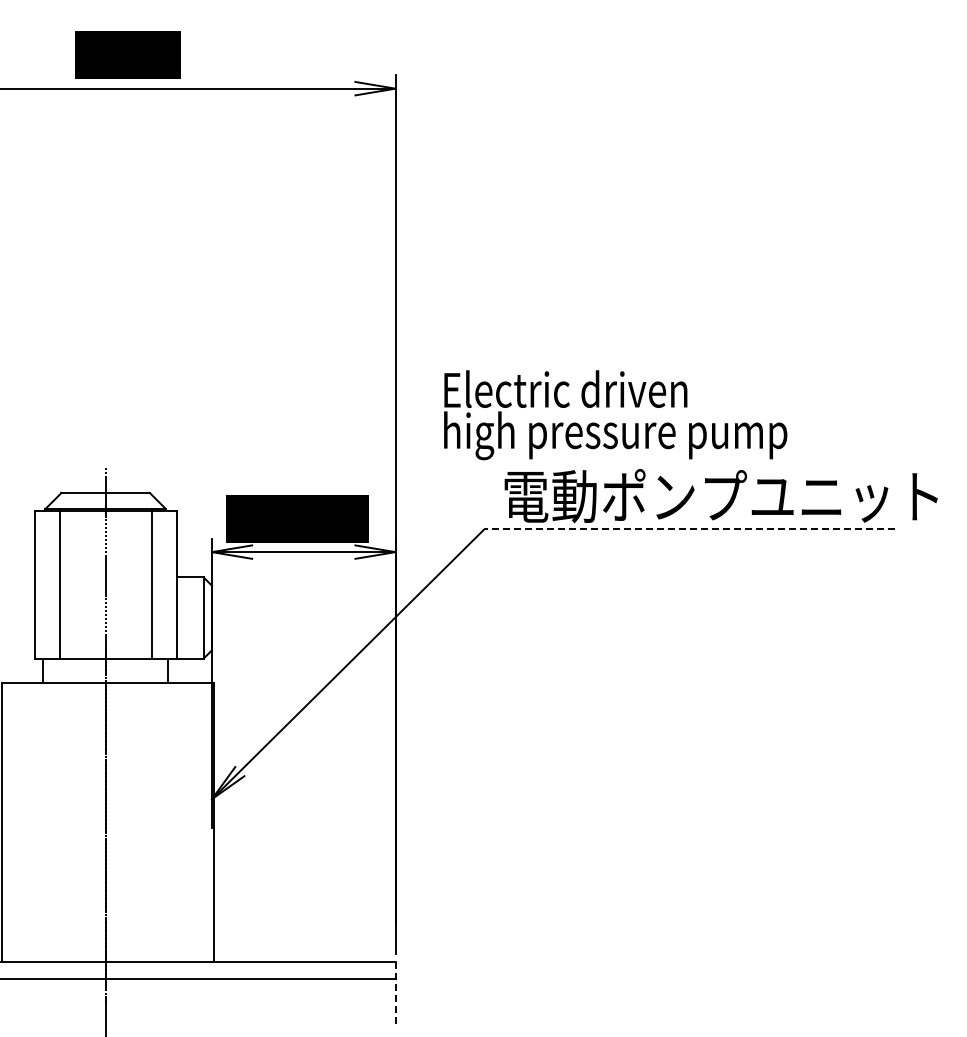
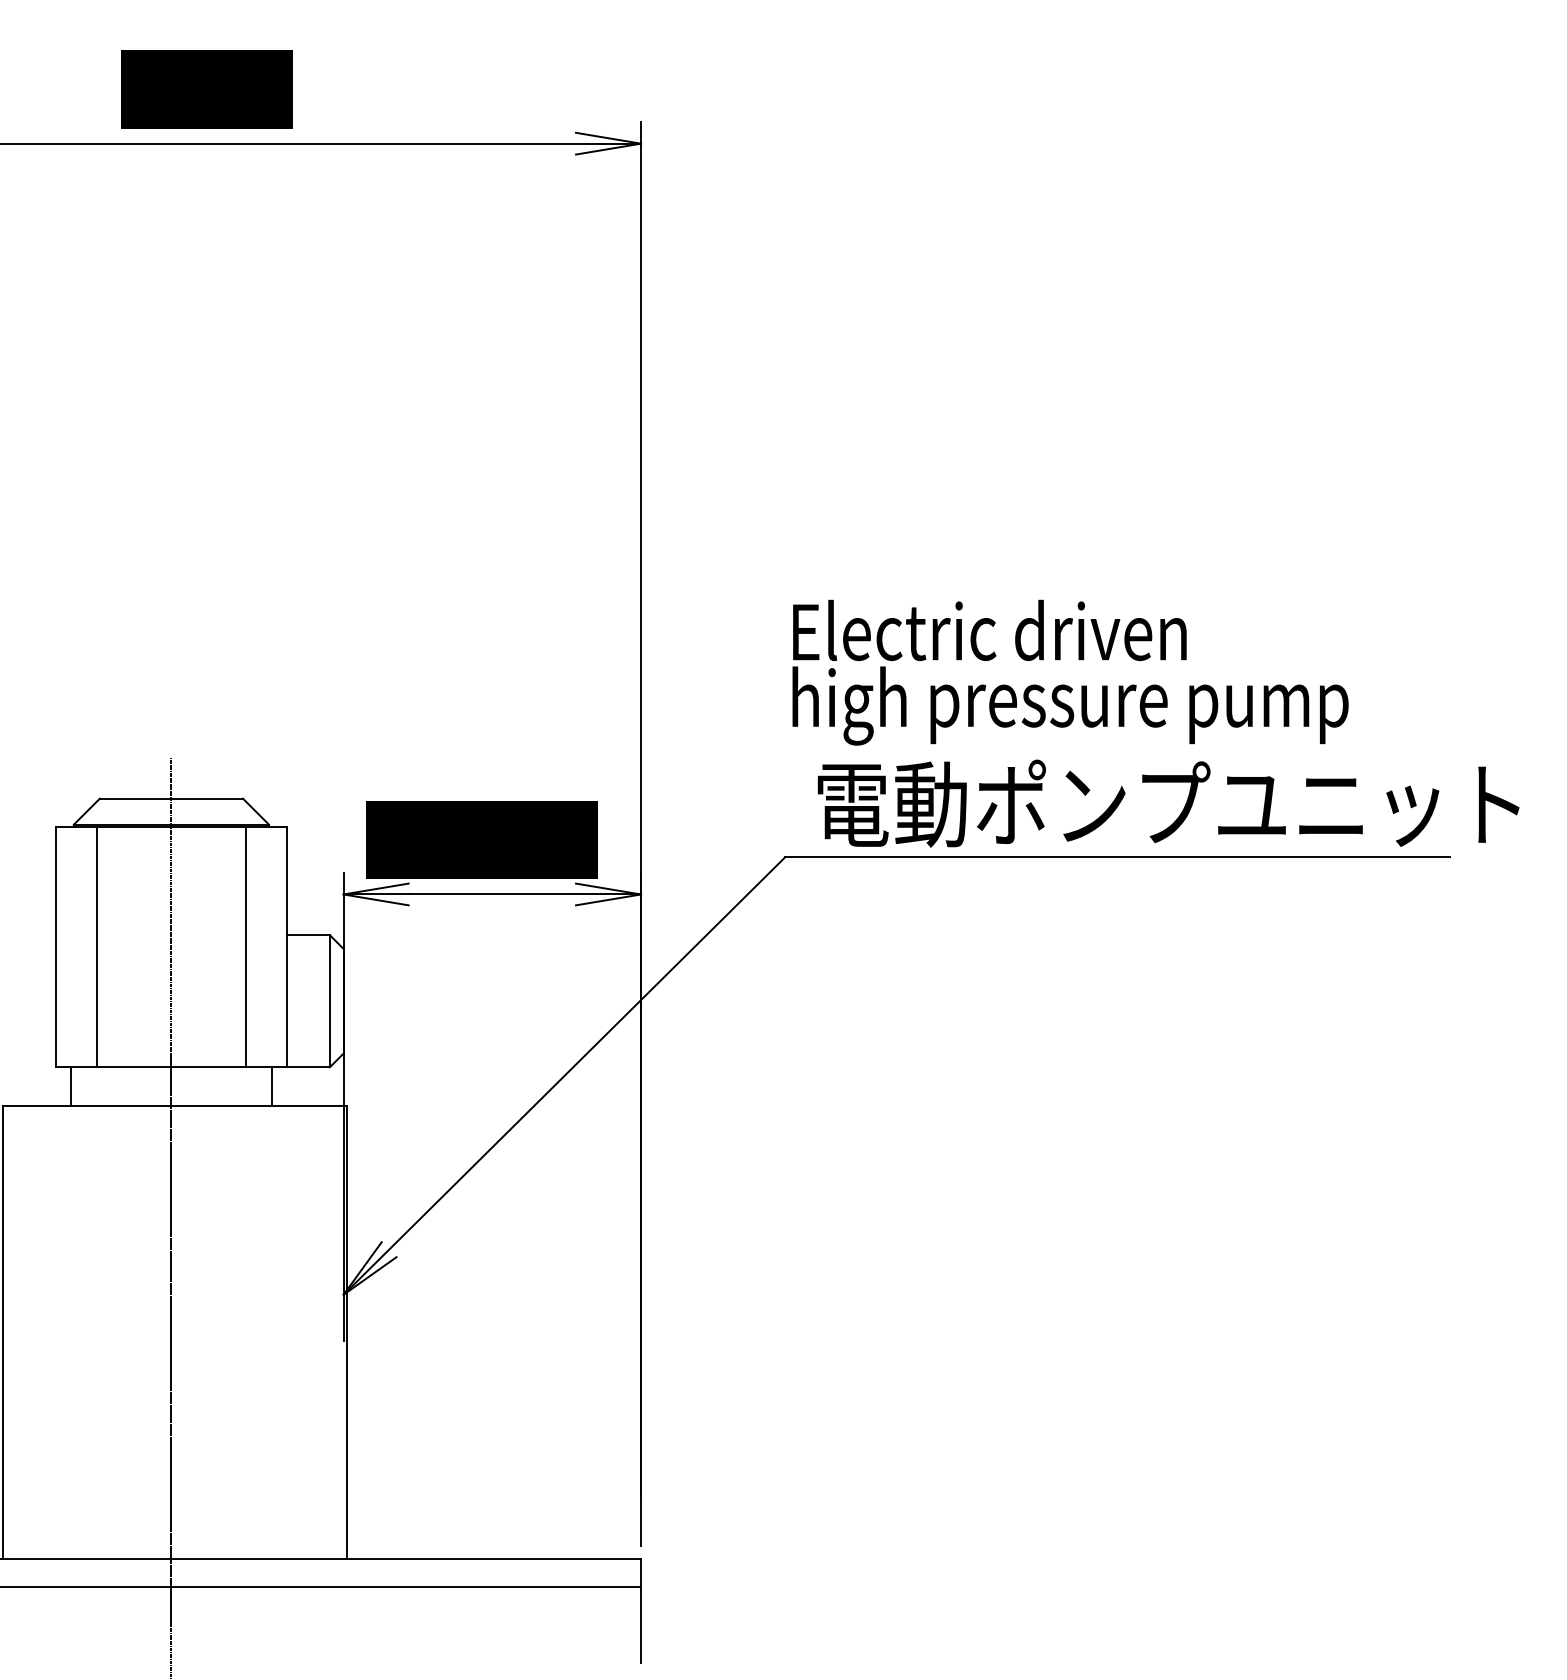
text: (615, 415) -> (1070, 673), moved
line: (689, 529) -> (1117, 857), dashed -> solid
line: (395, 994) -> (640, 1611), dashed -> solid

